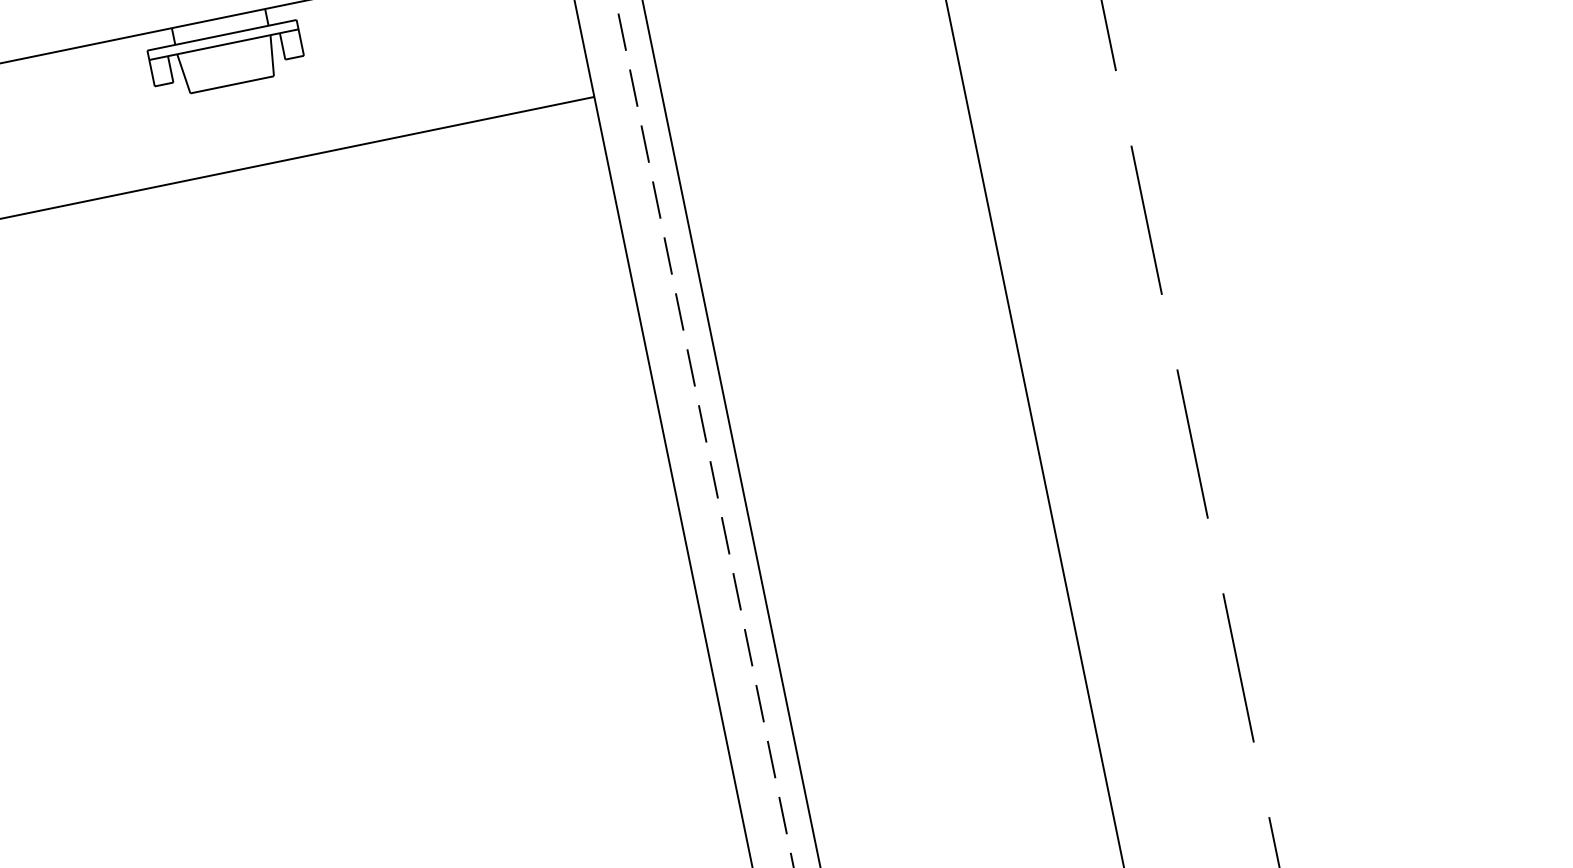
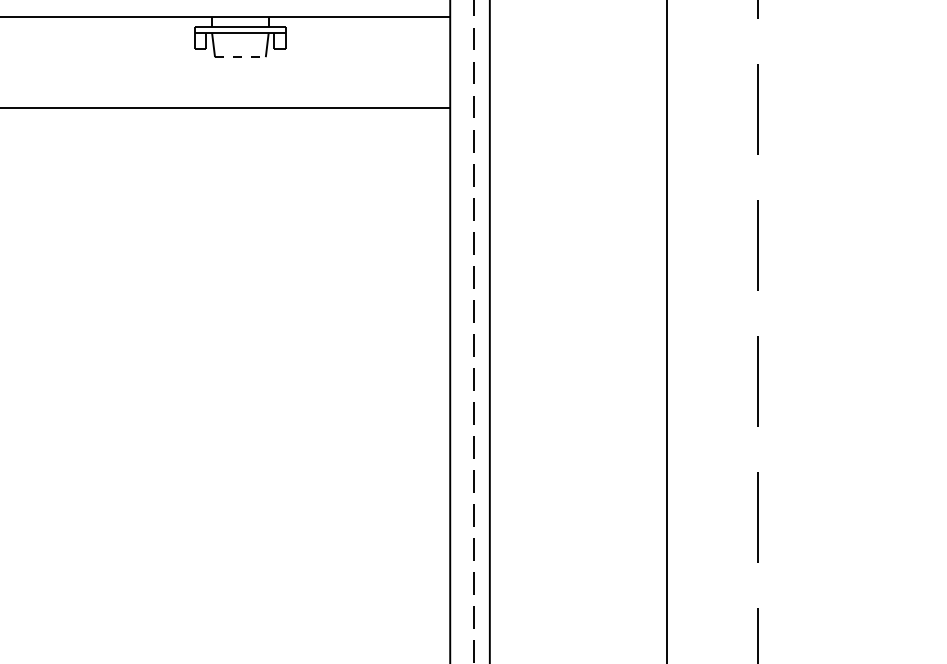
line: (232, 85) -> (240, 57), solid -> dashed

